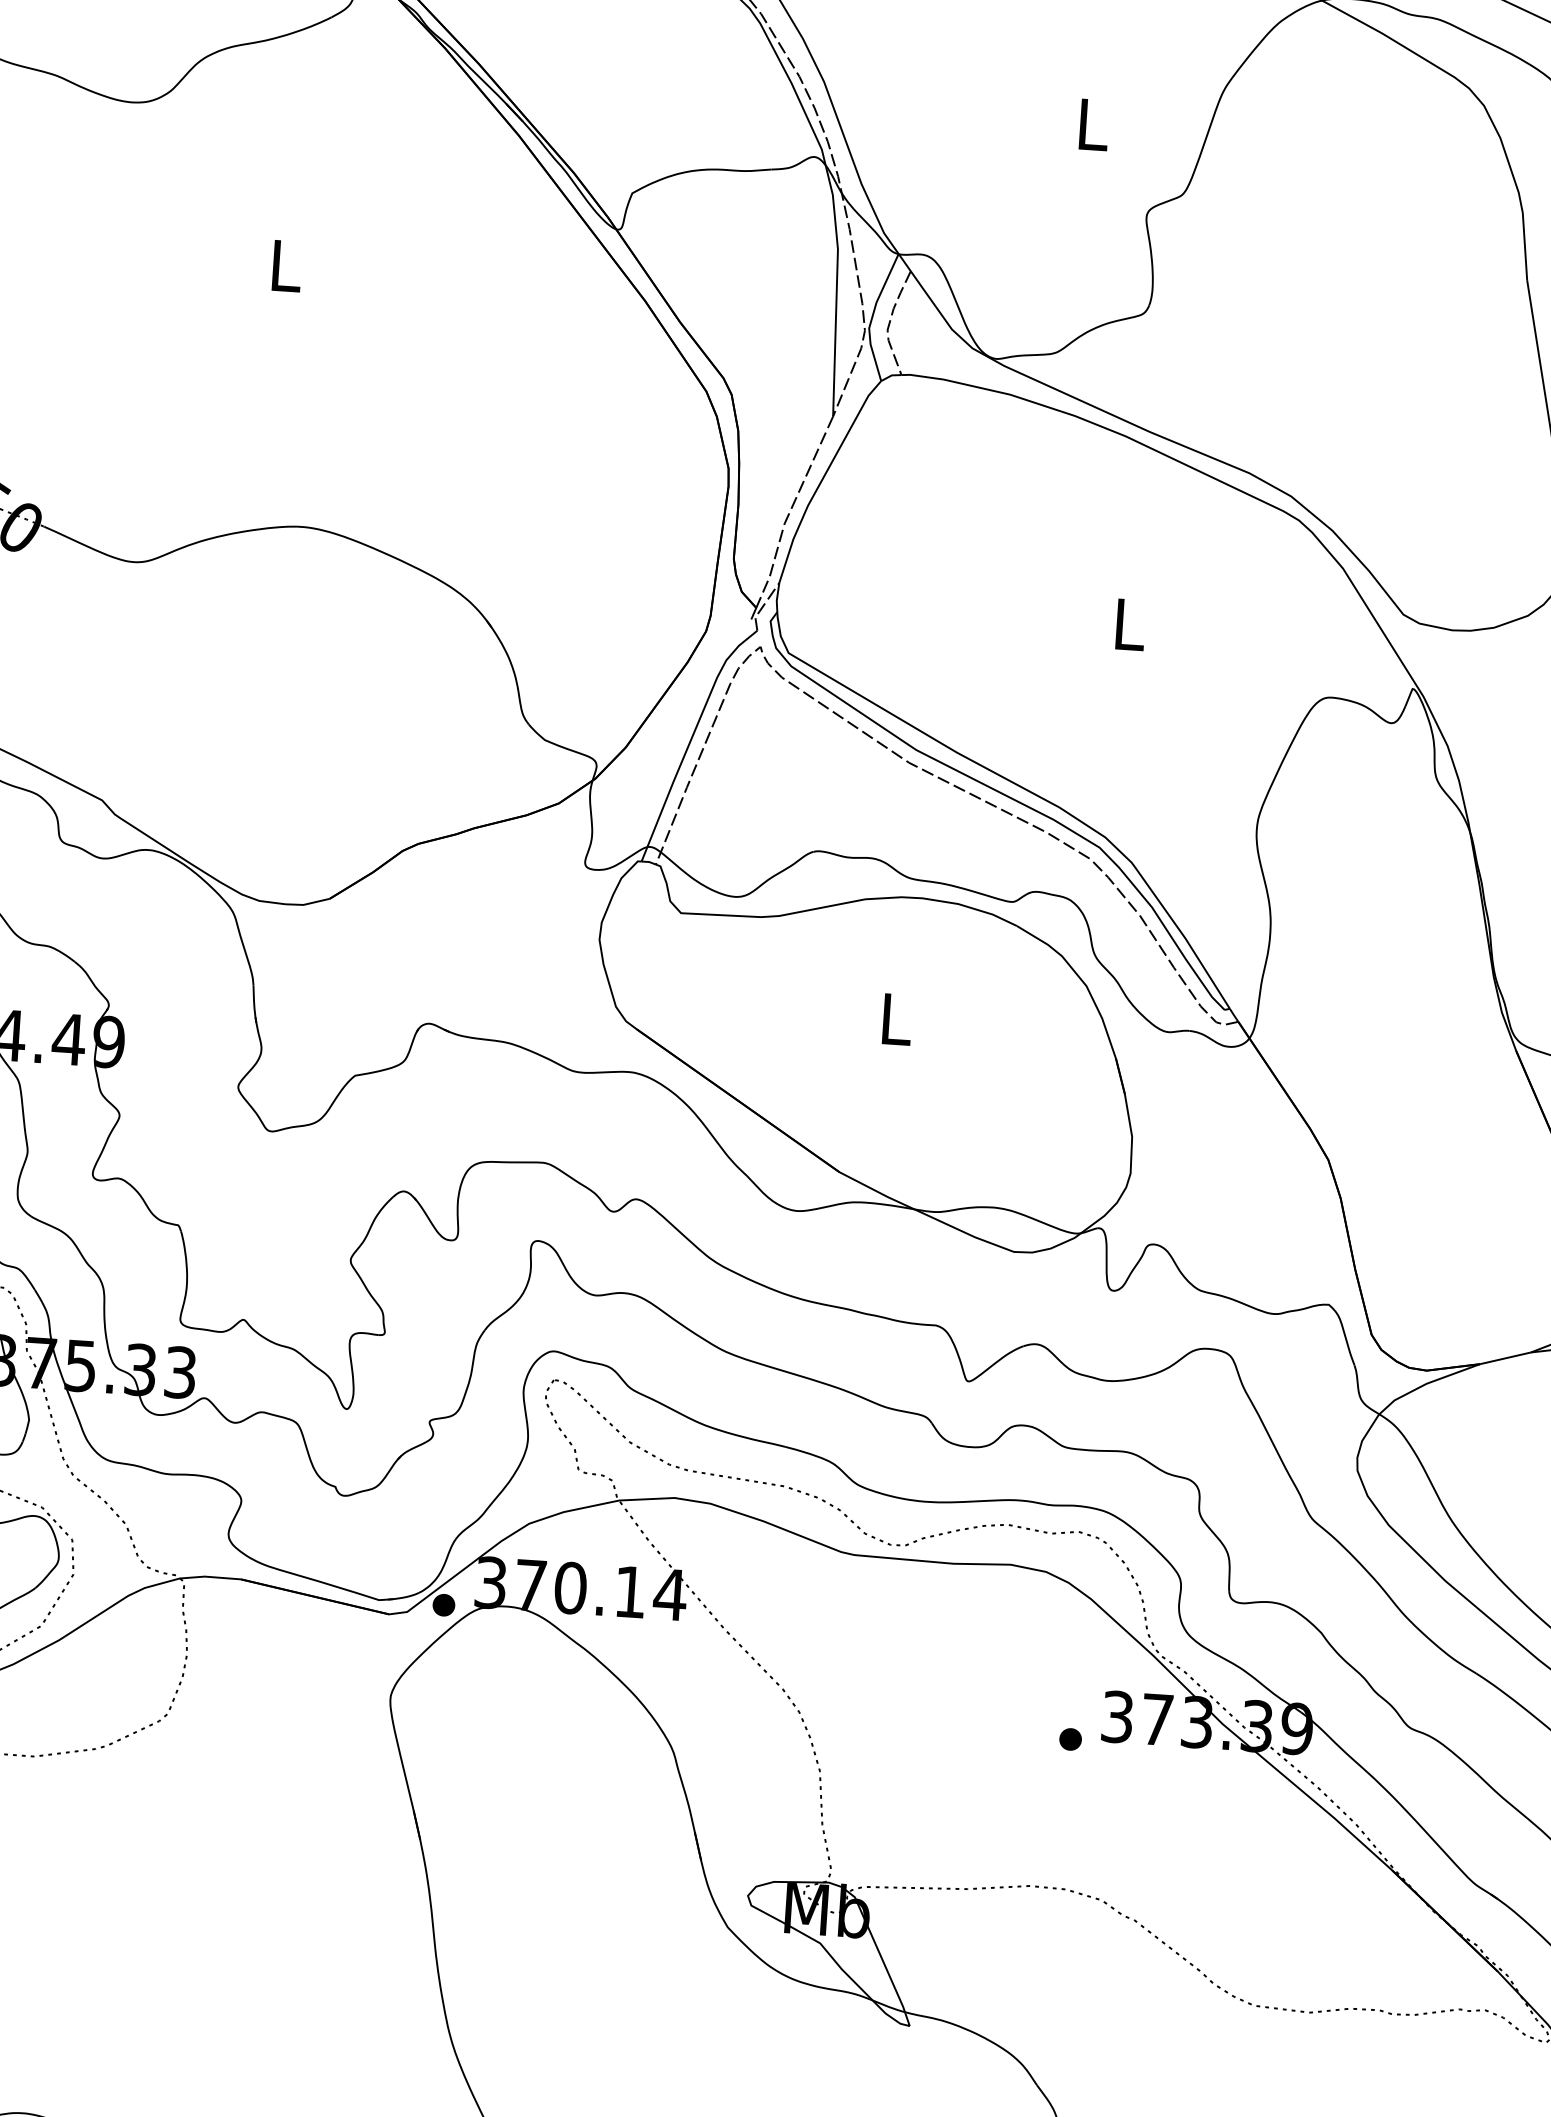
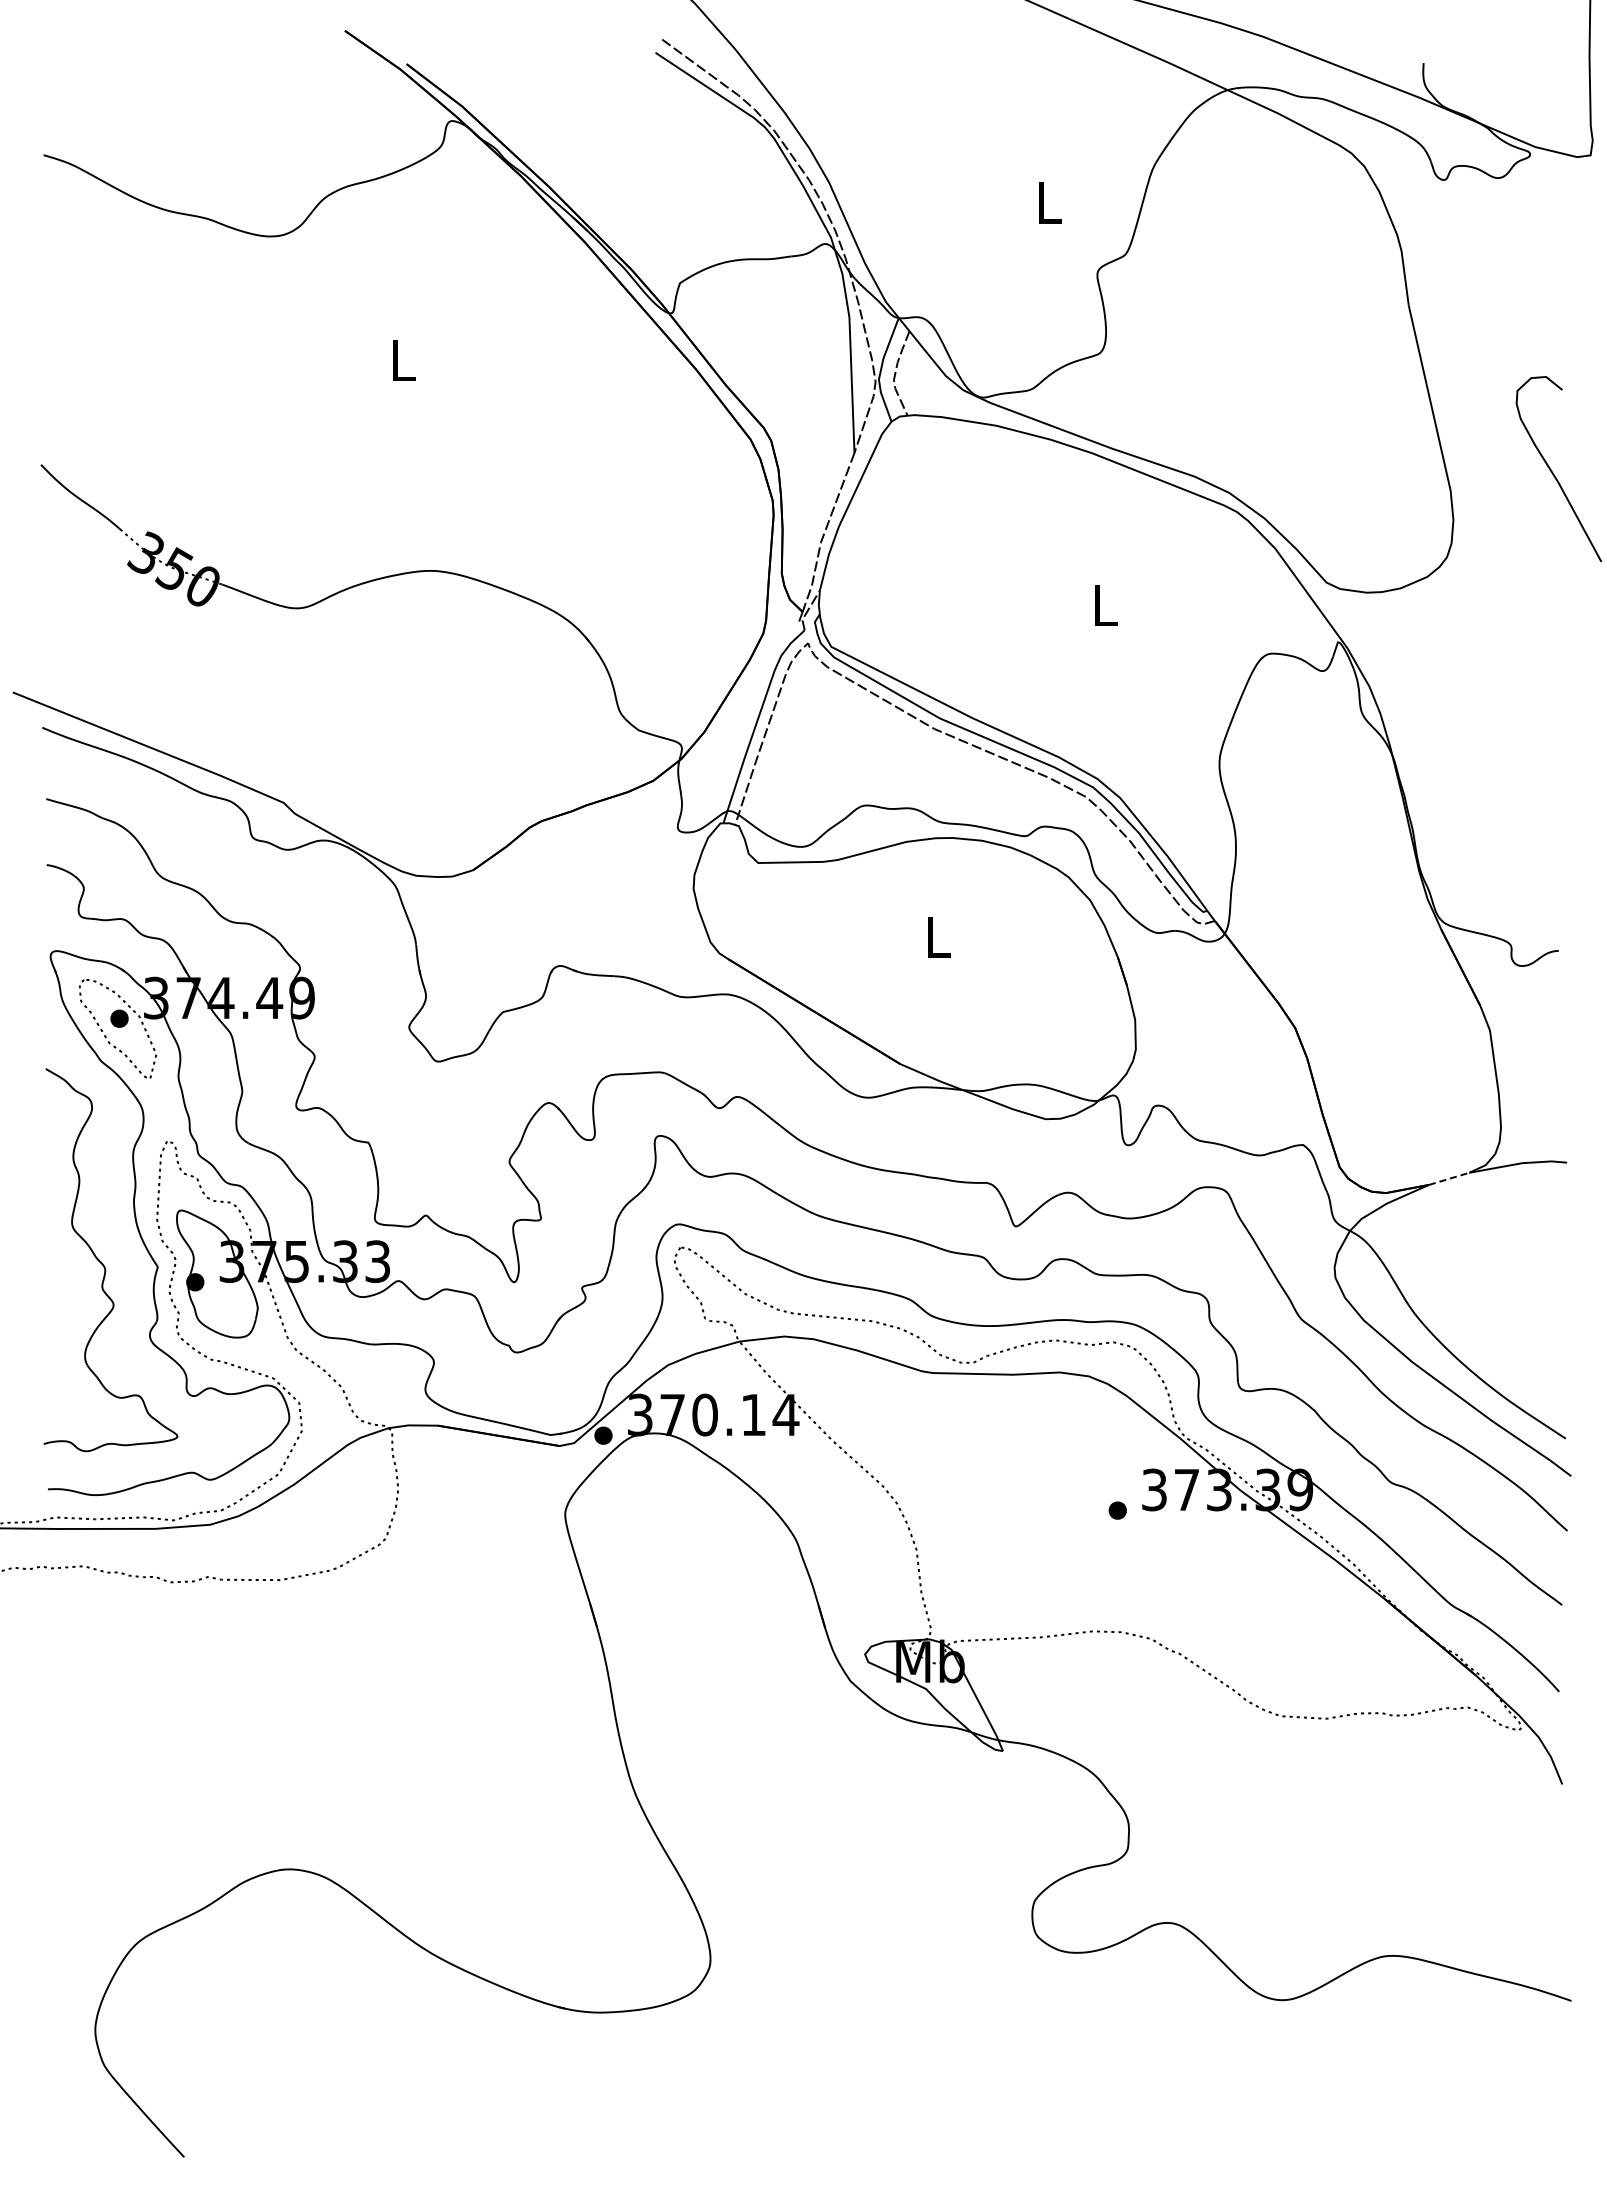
line: (1505, 1357) -> (1449, 1178), solid -> dashed

